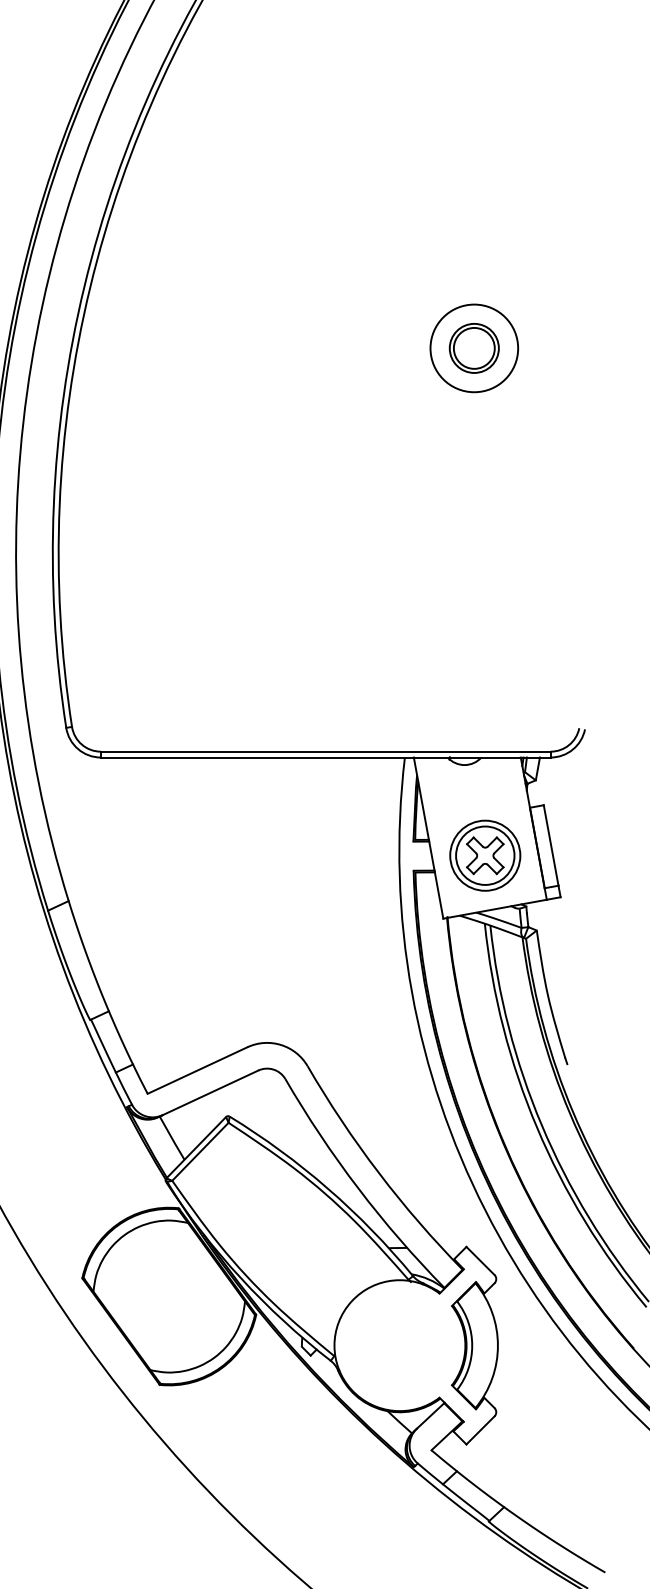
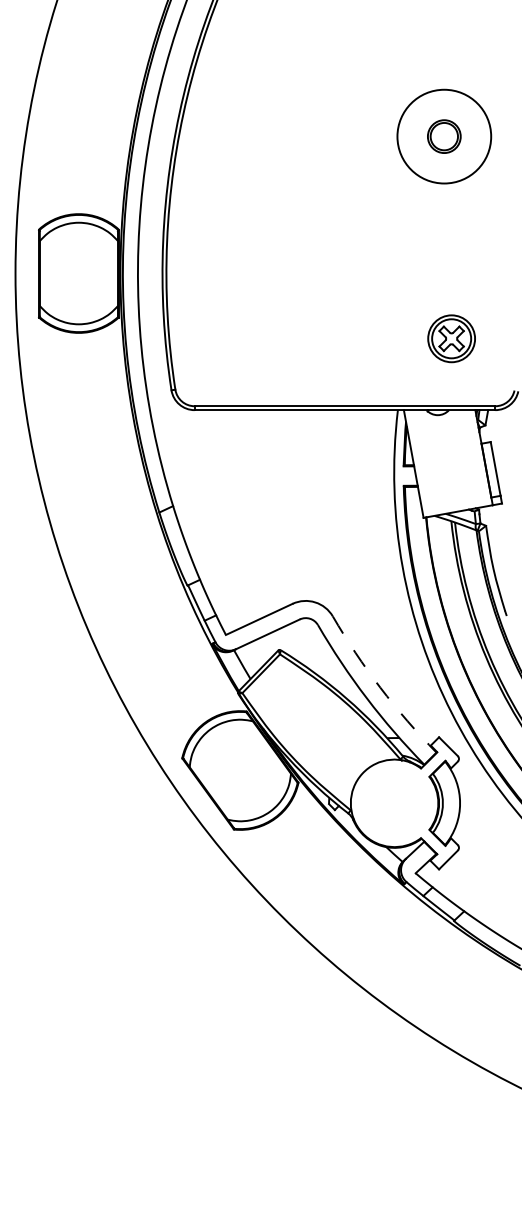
circle: (474, 348) -> (444, 136), size x1.6
part: (485, 855) -> (451, 338), moved
arc: (378, 1172) -> (380, 687), solid -> dashed

